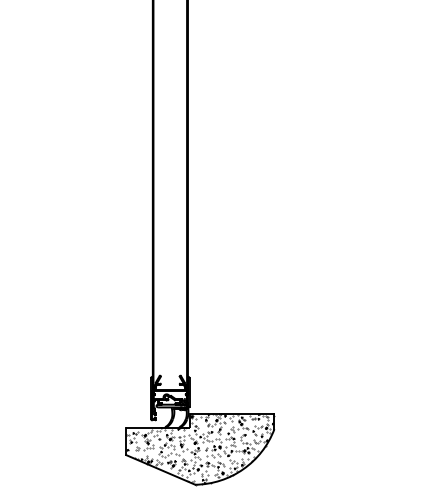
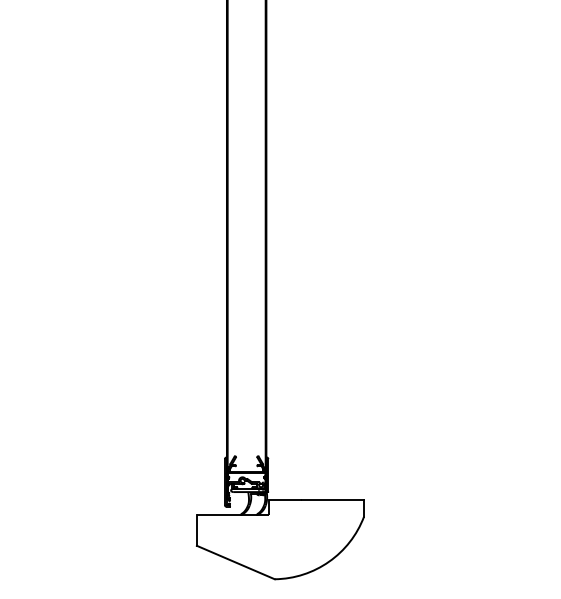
hatch: (200, 449) -> (280, 539), removed

